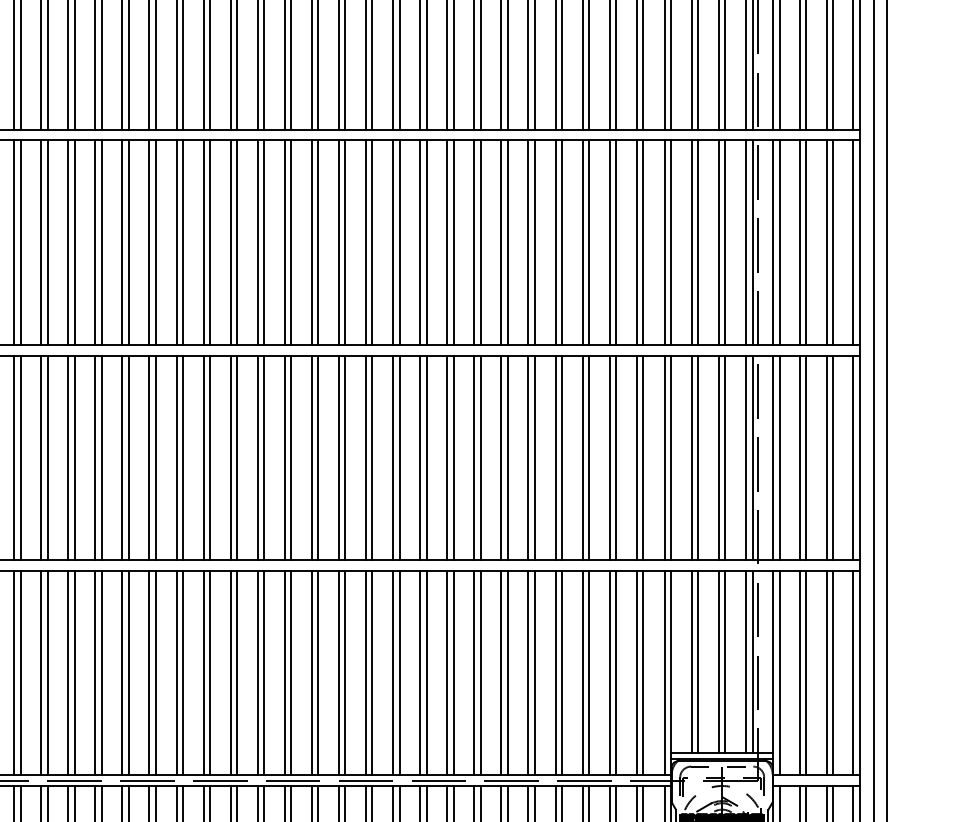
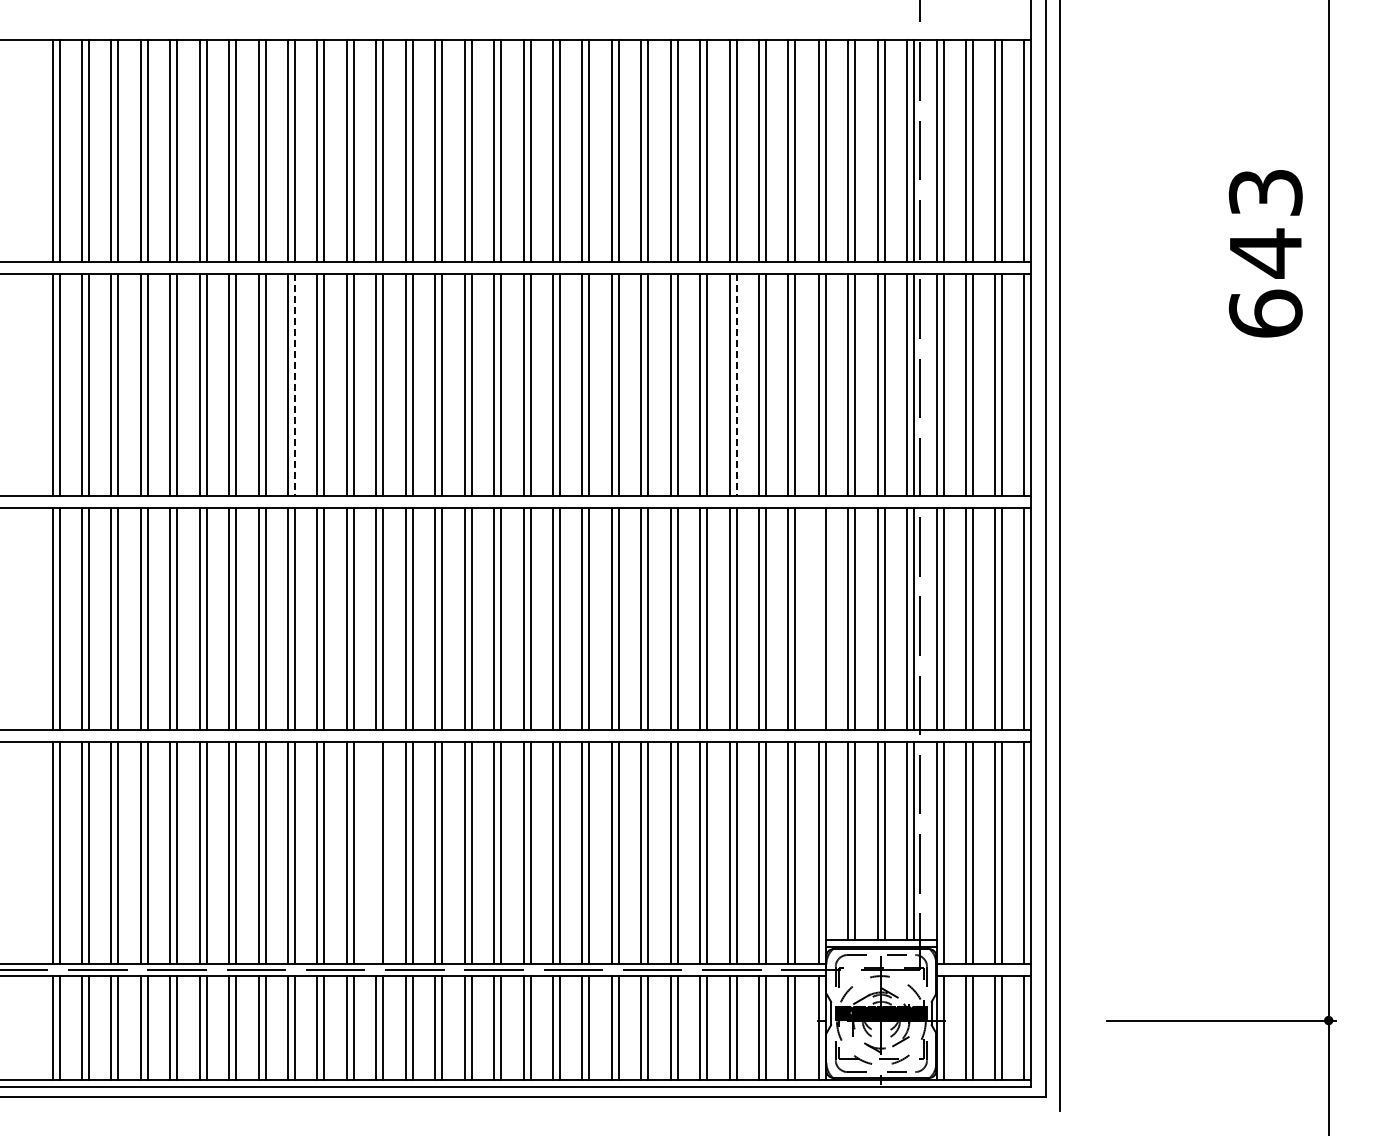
line: (183, 242) -> (295, 385), solid -> dashed
line: (588, 242) -> (736, 385), solid -> dashed
line: (665, 458) -> (819, 619), removed
line: (257, 673) -> (376, 853), removed

